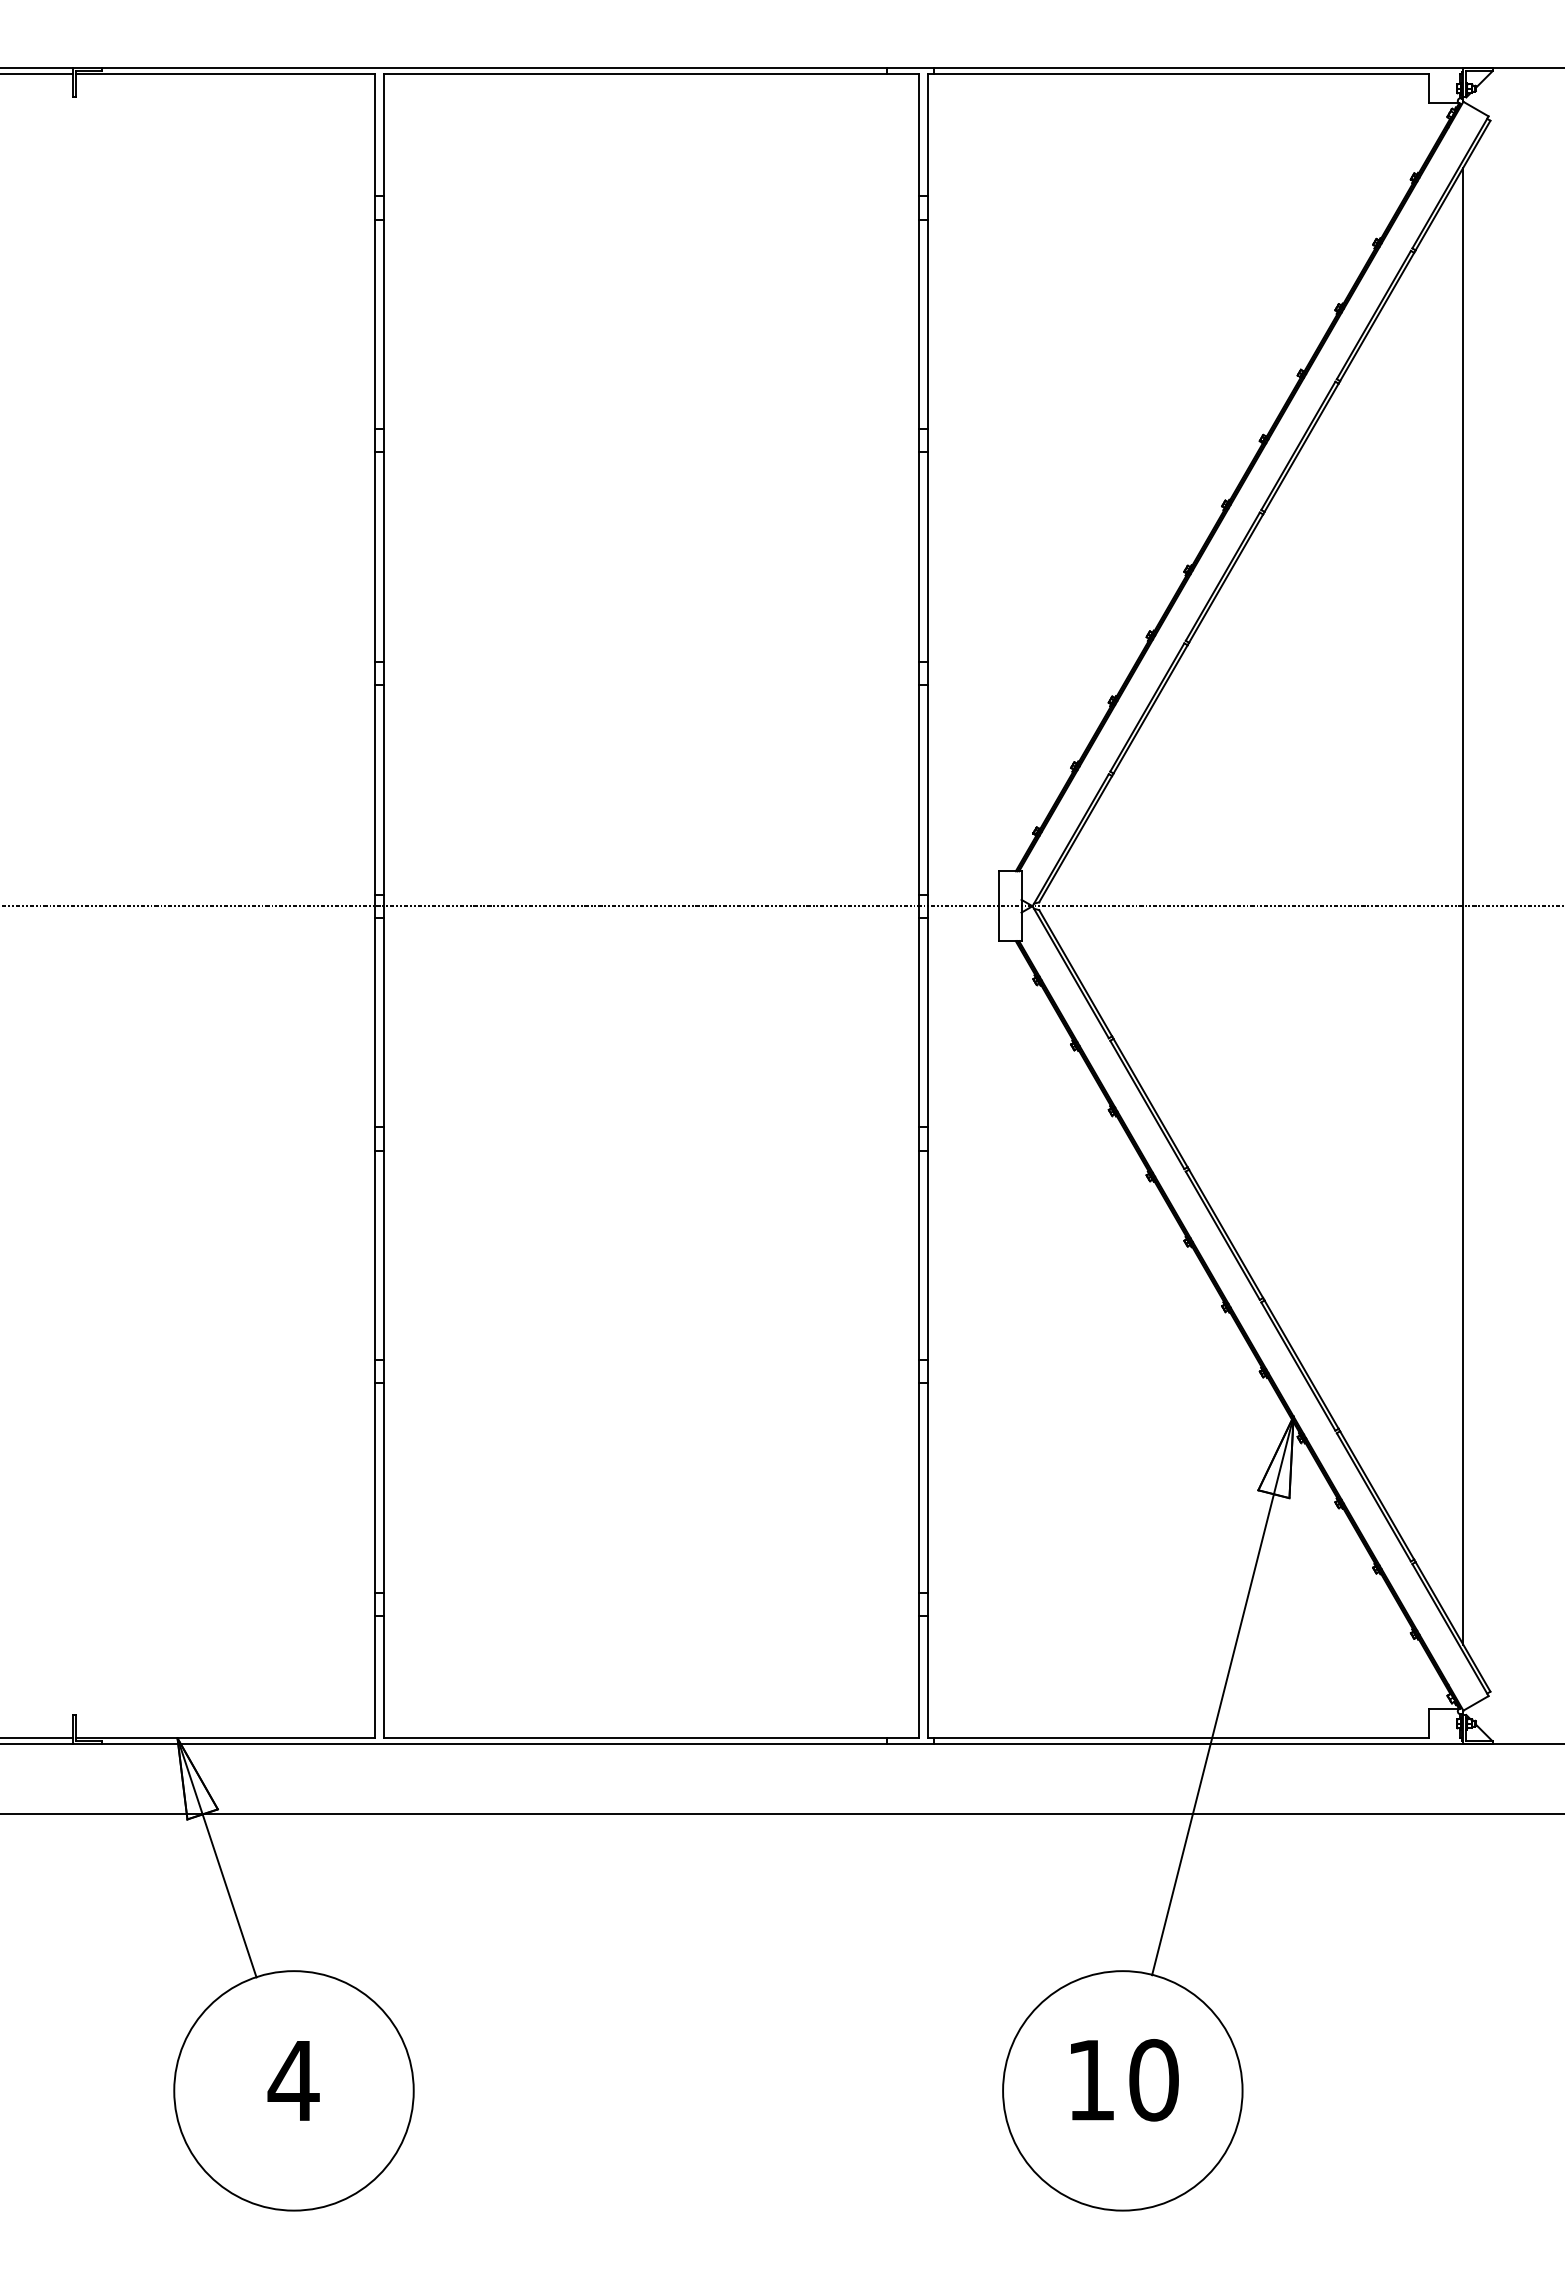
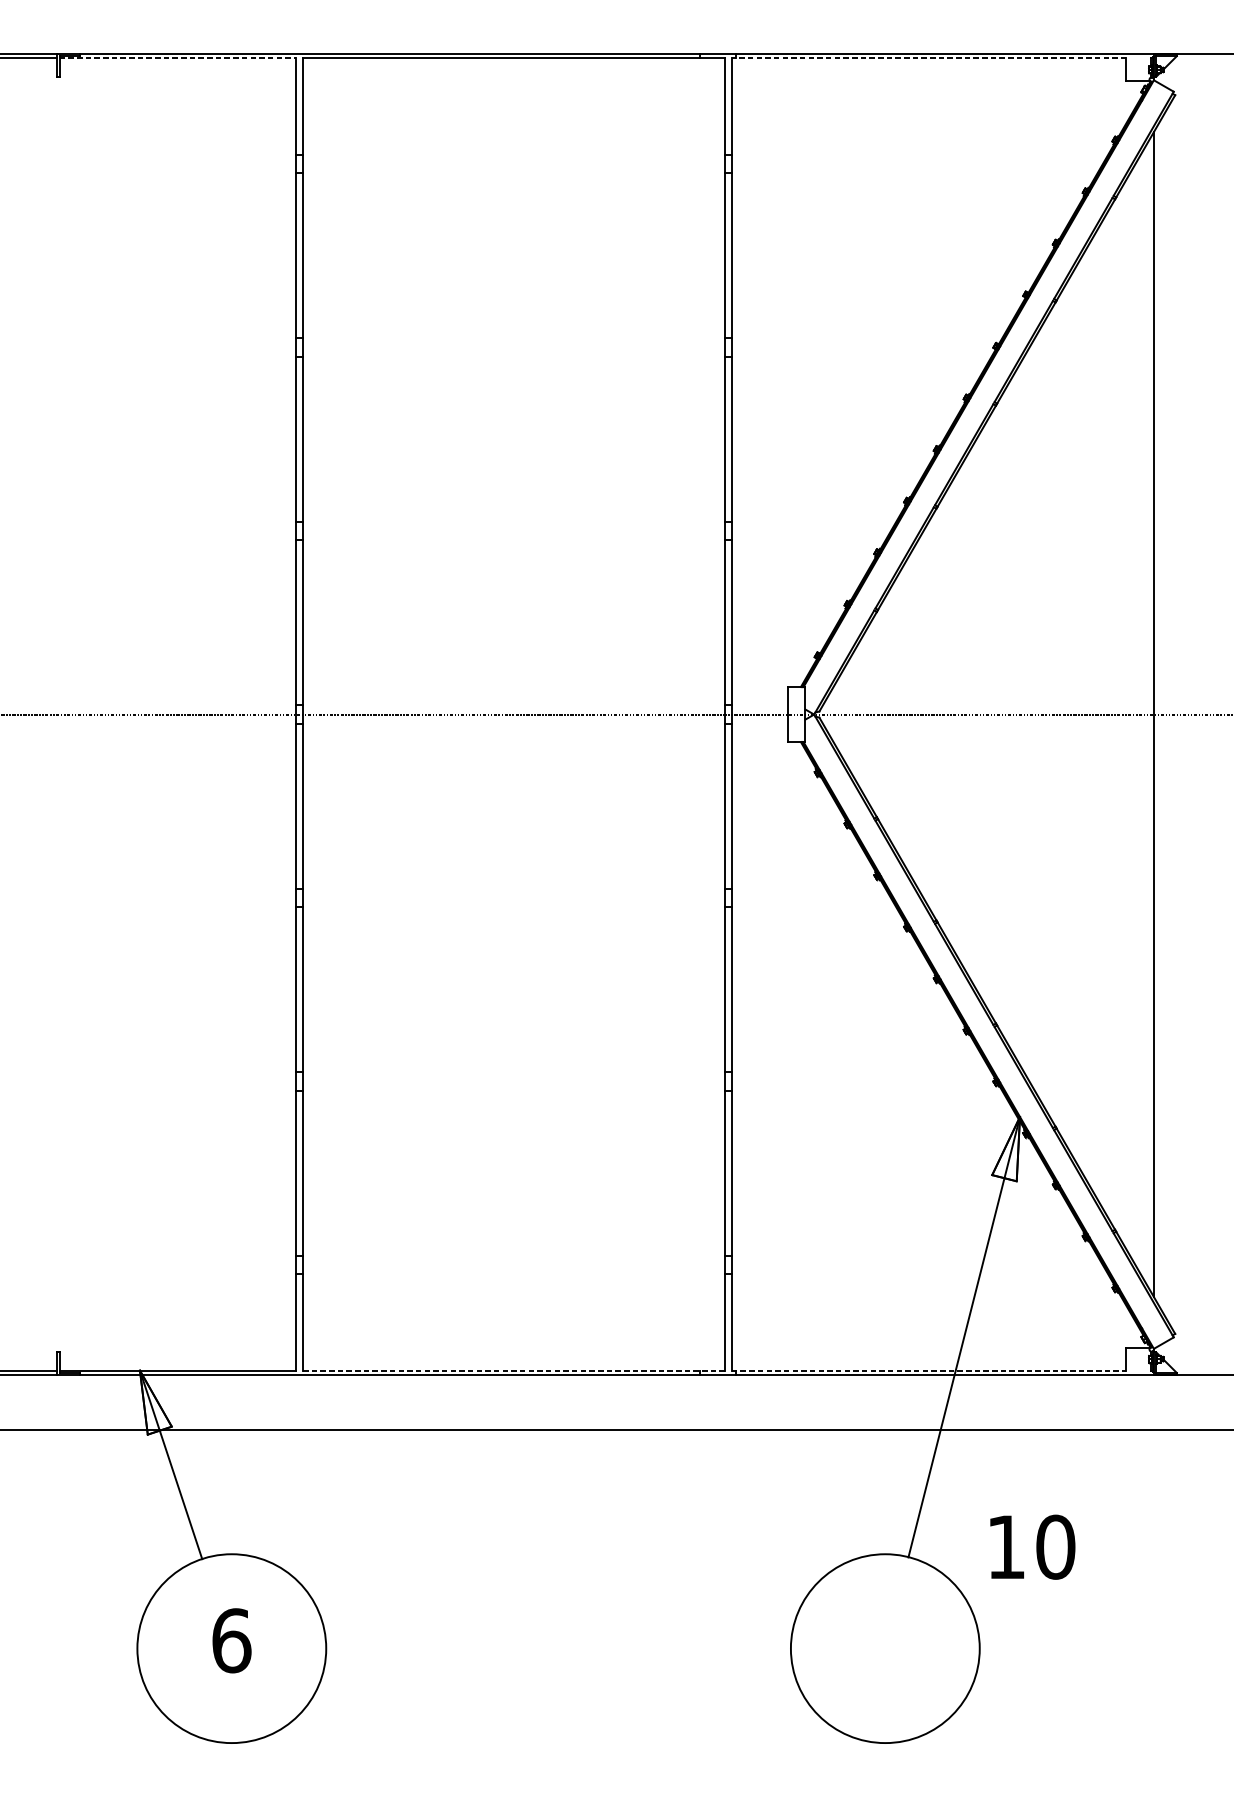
line: (225, 74) -> (177, 58), solid -> dashed
line: (1177, 74) -> (928, 58), solid -> dashed
line: (651, 1738) -> (513, 1370), solid -> dashed
line: (1178, 1738) -> (929, 1370), solid -> dashed
text: (293, 2080) -> (231, 1640), 4 -> 6
text: (1124, 2080) -> (1032, 1547), moved

